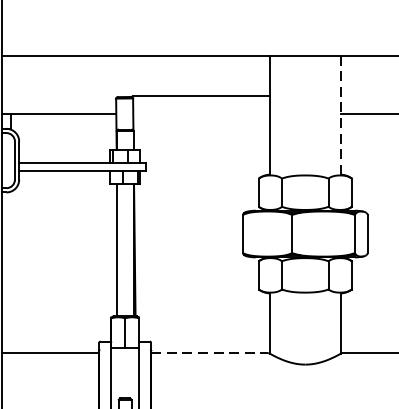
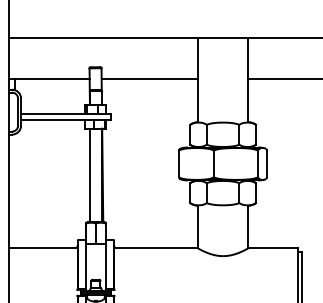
line: (201, 95) -> (149, 79), moved
line: (341, 115) -> (248, 80), dashed -> solid
line: (210, 352) -> (156, 247), dashed -> solid

